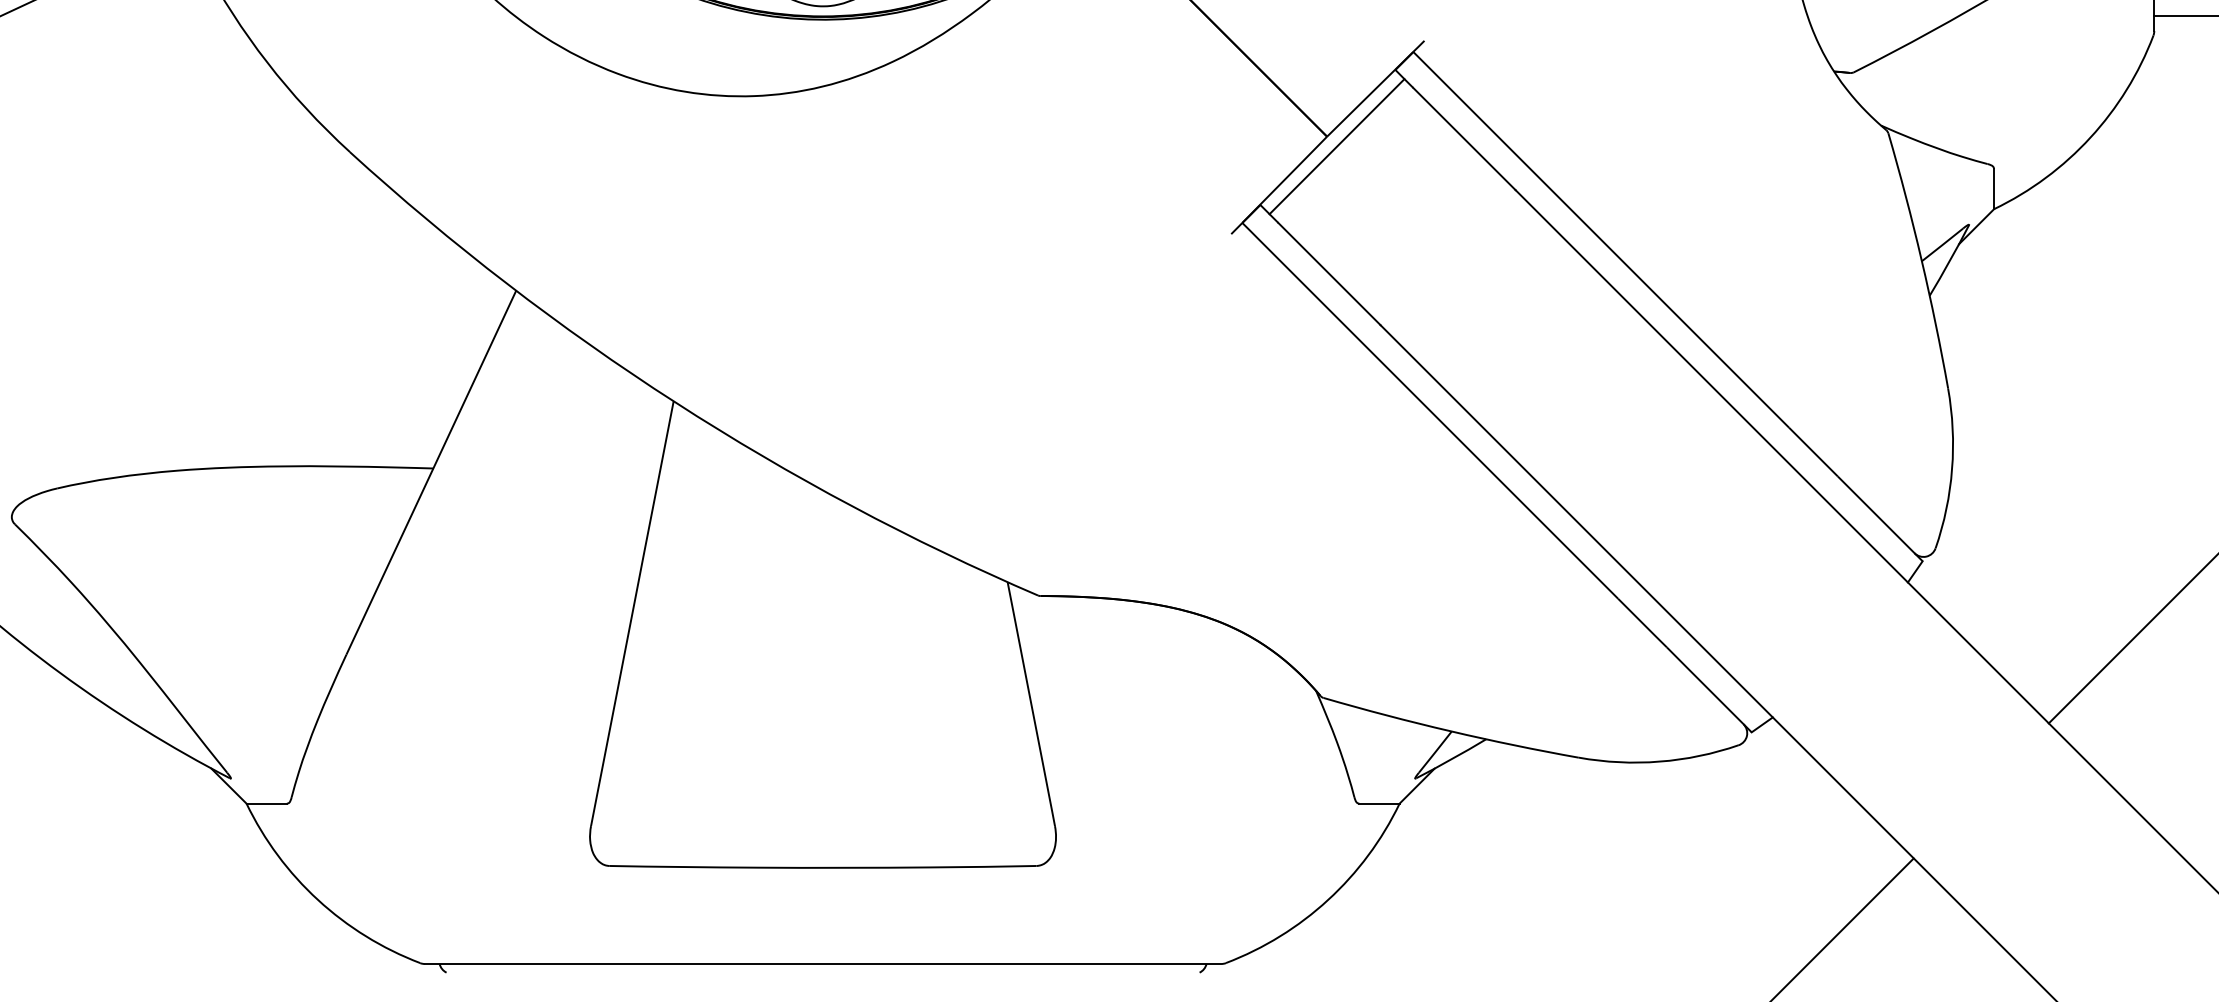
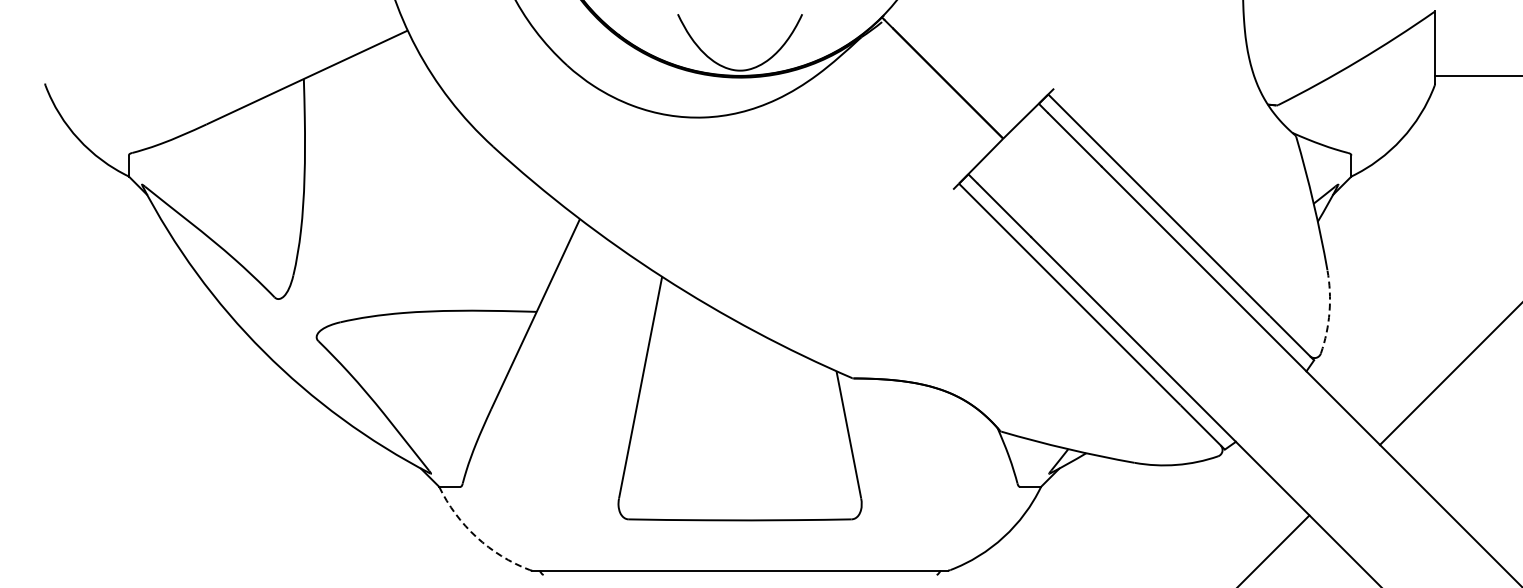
line: (1337, 145) -> (1008, 143), removed
arc: (1952, 469) -> (1329, 312), solid -> dashed
arc: (317, 900) -> (476, 537), solid -> dashed

